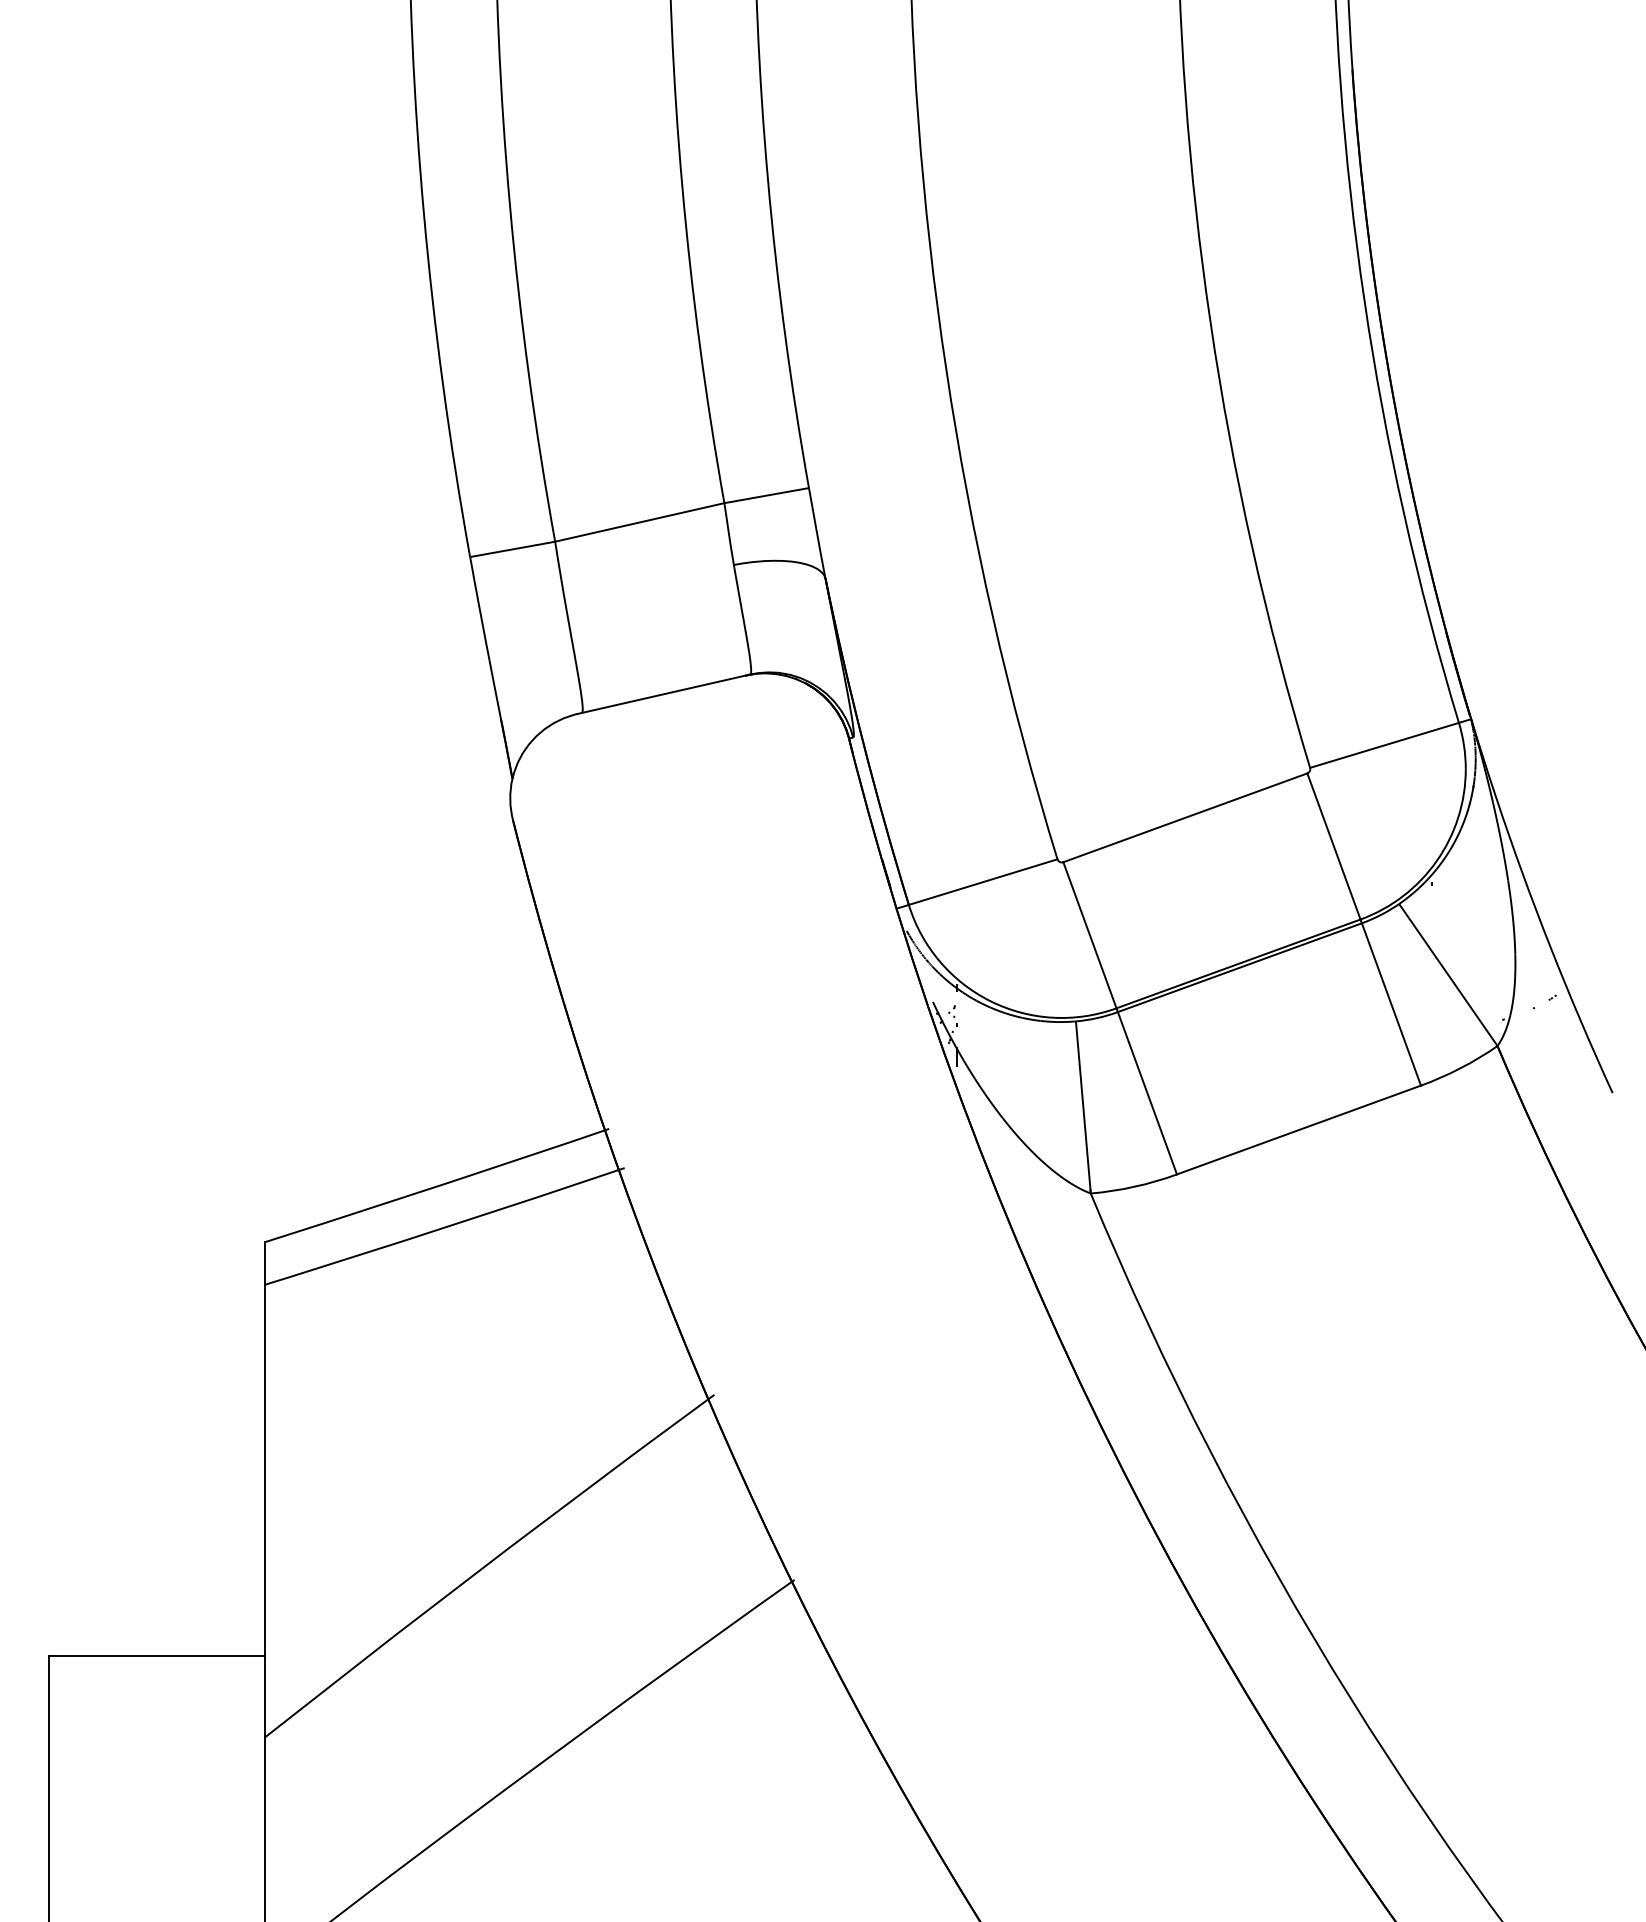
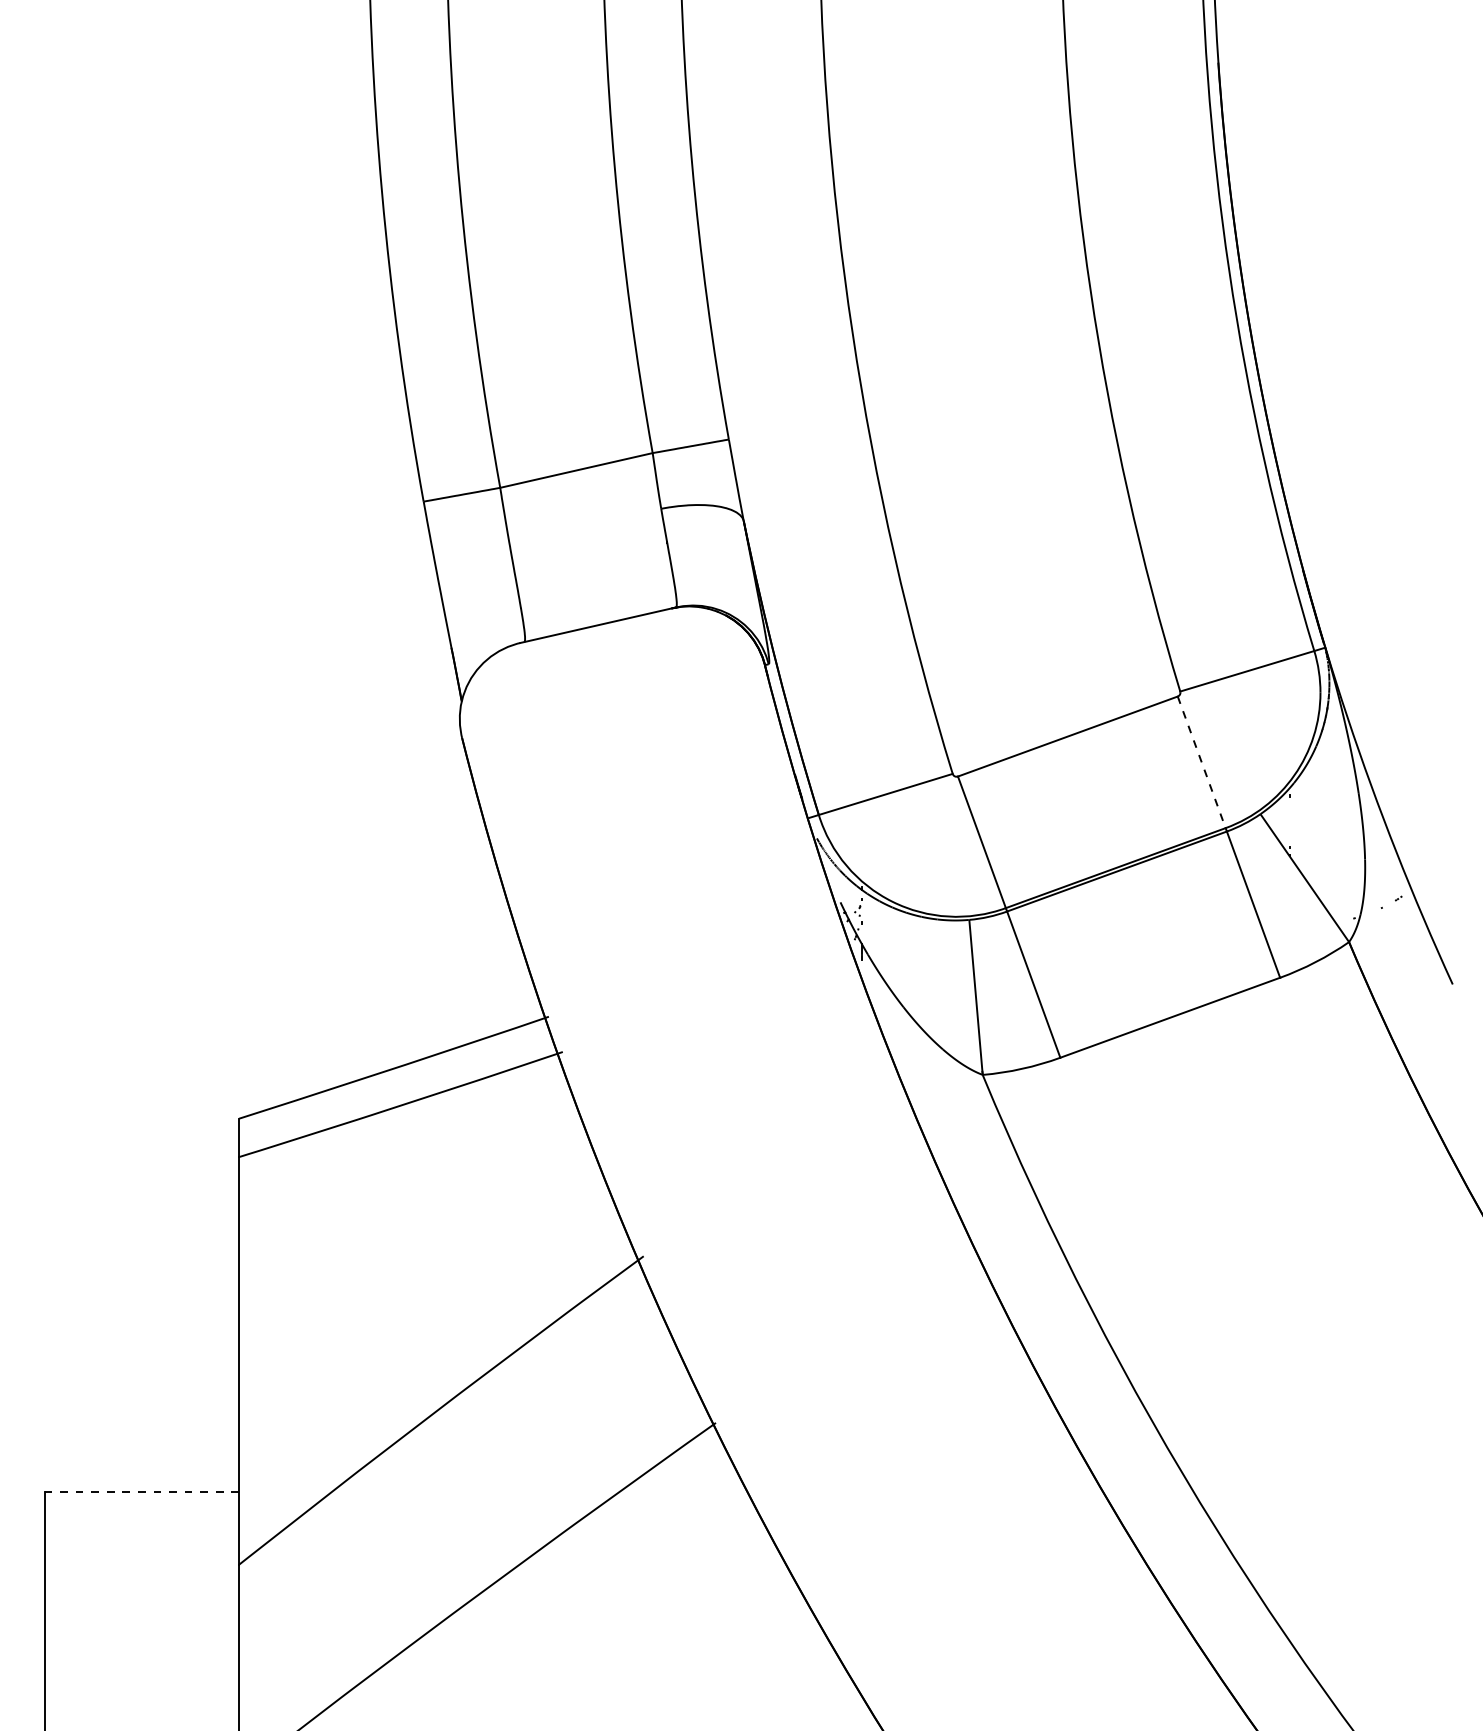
line: (1333, 846) -> (1201, 762), solid -> dashed
line: (157, 1655) -> (142, 1491), solid -> dashed

